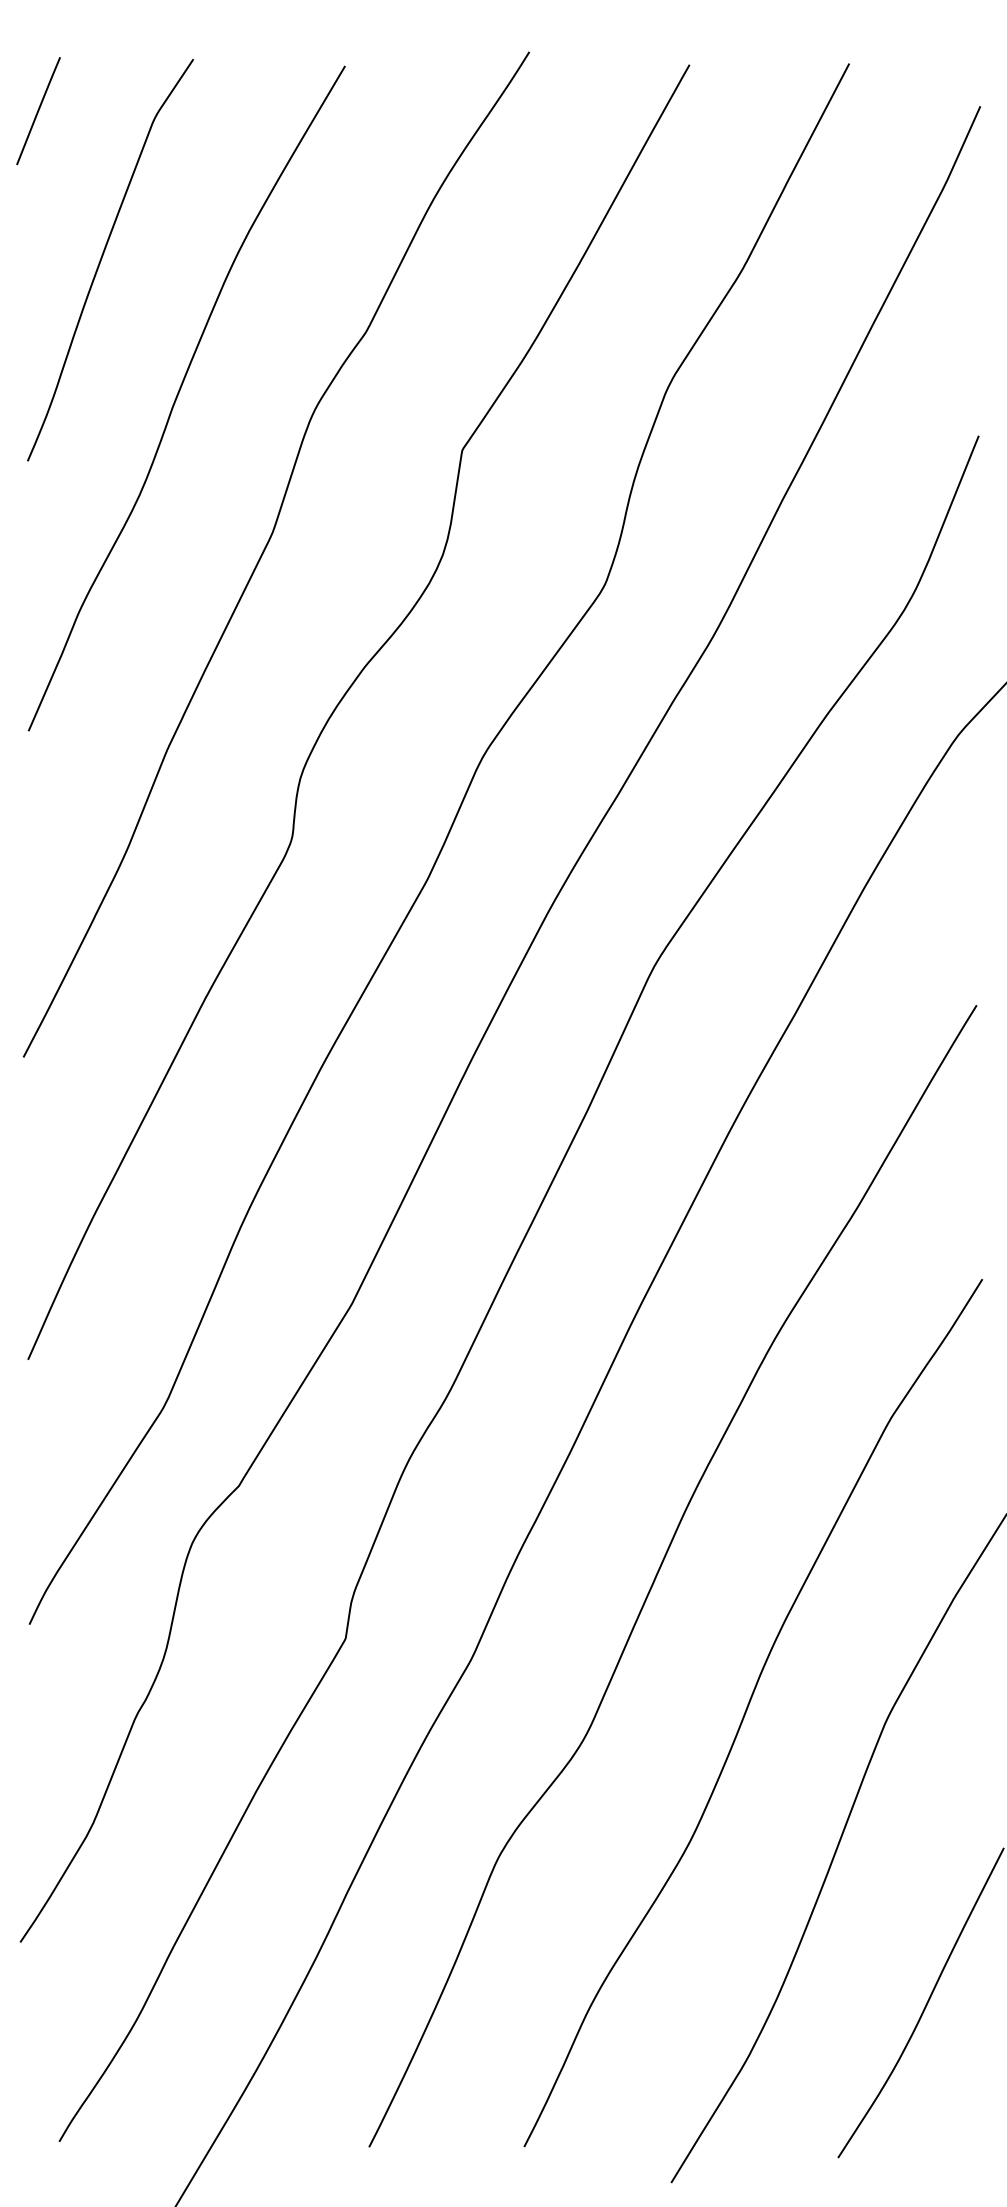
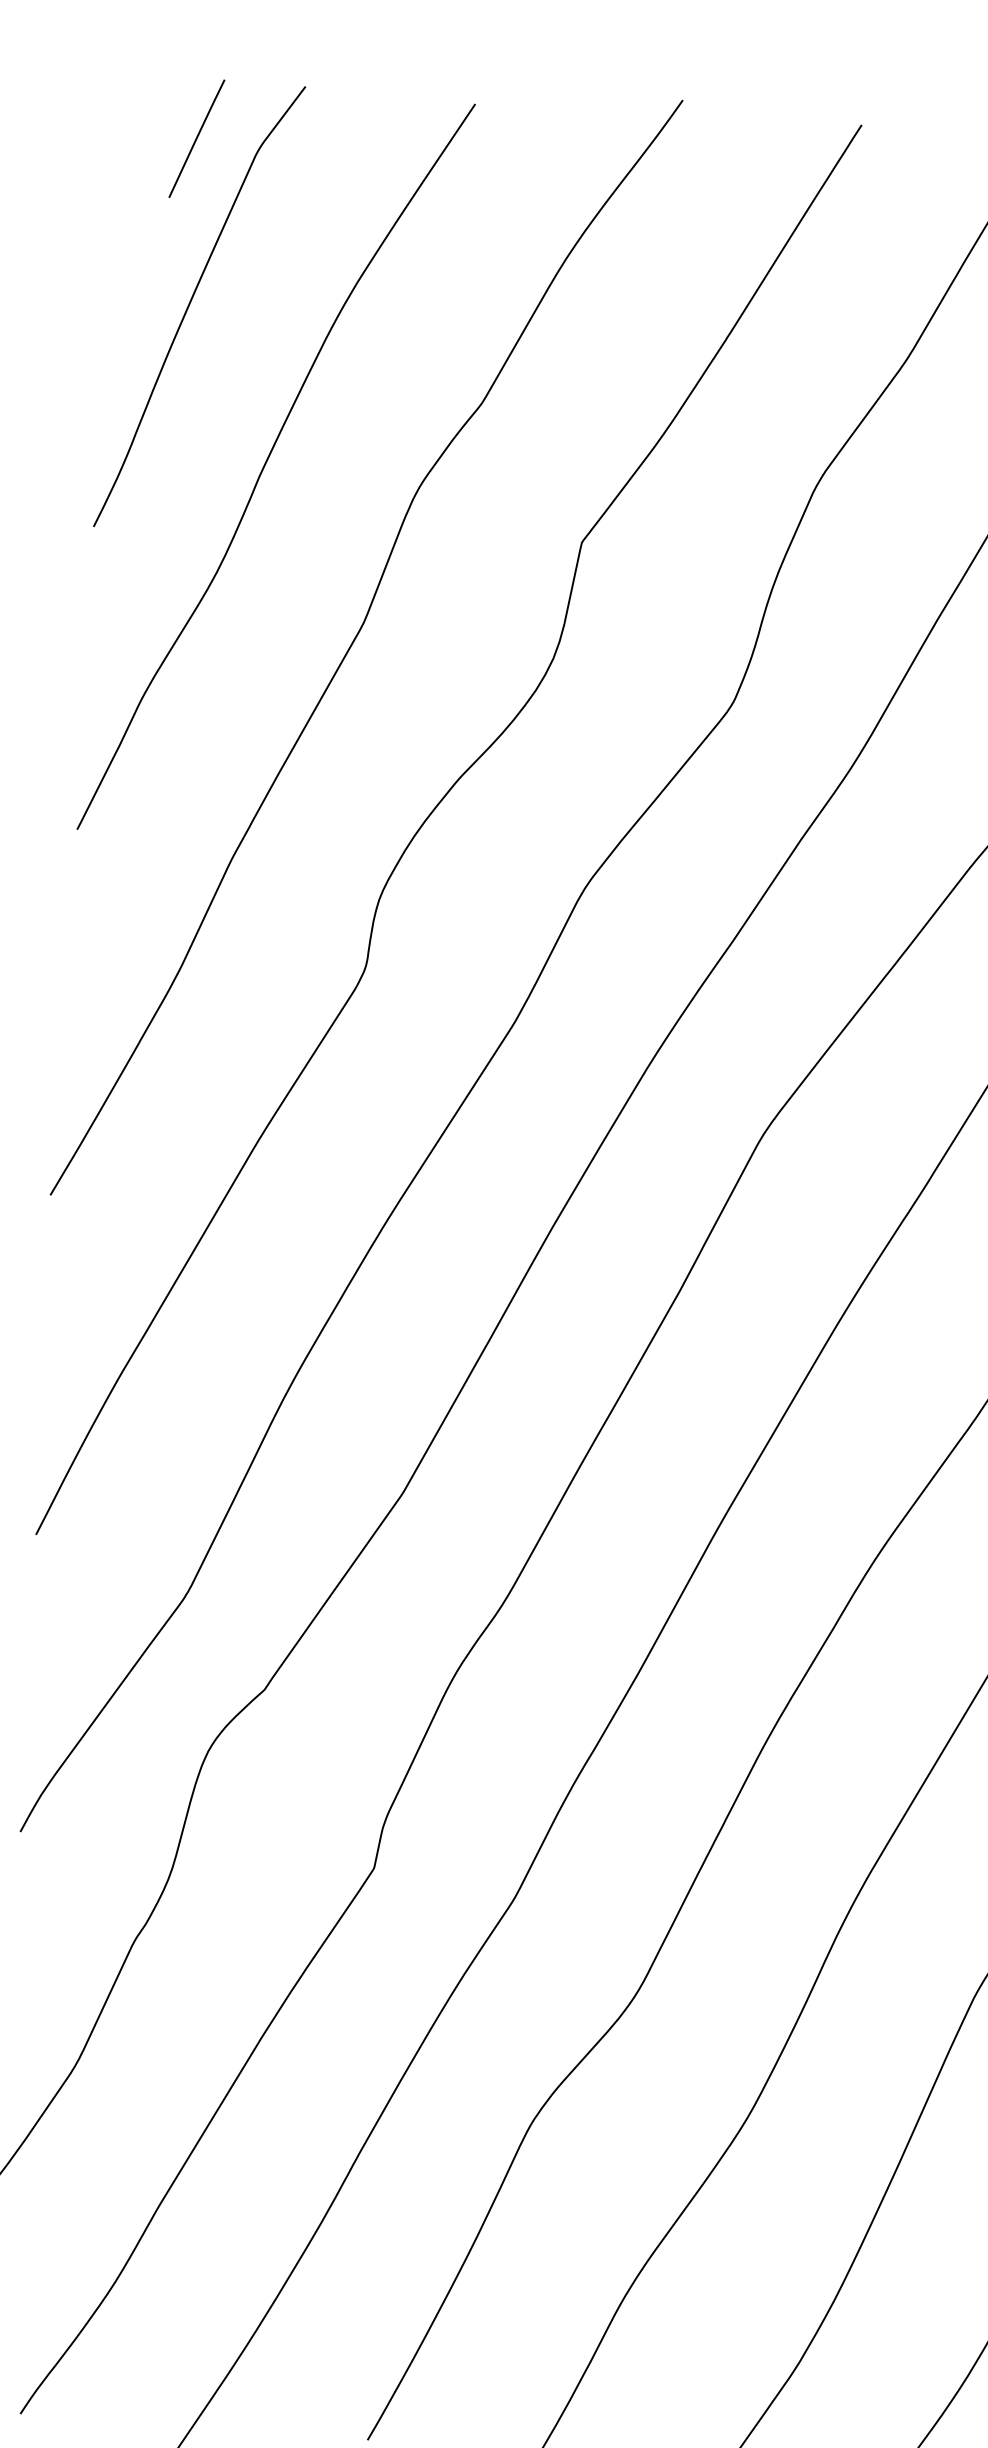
line: (38, 111) -> (196, 139), moved

